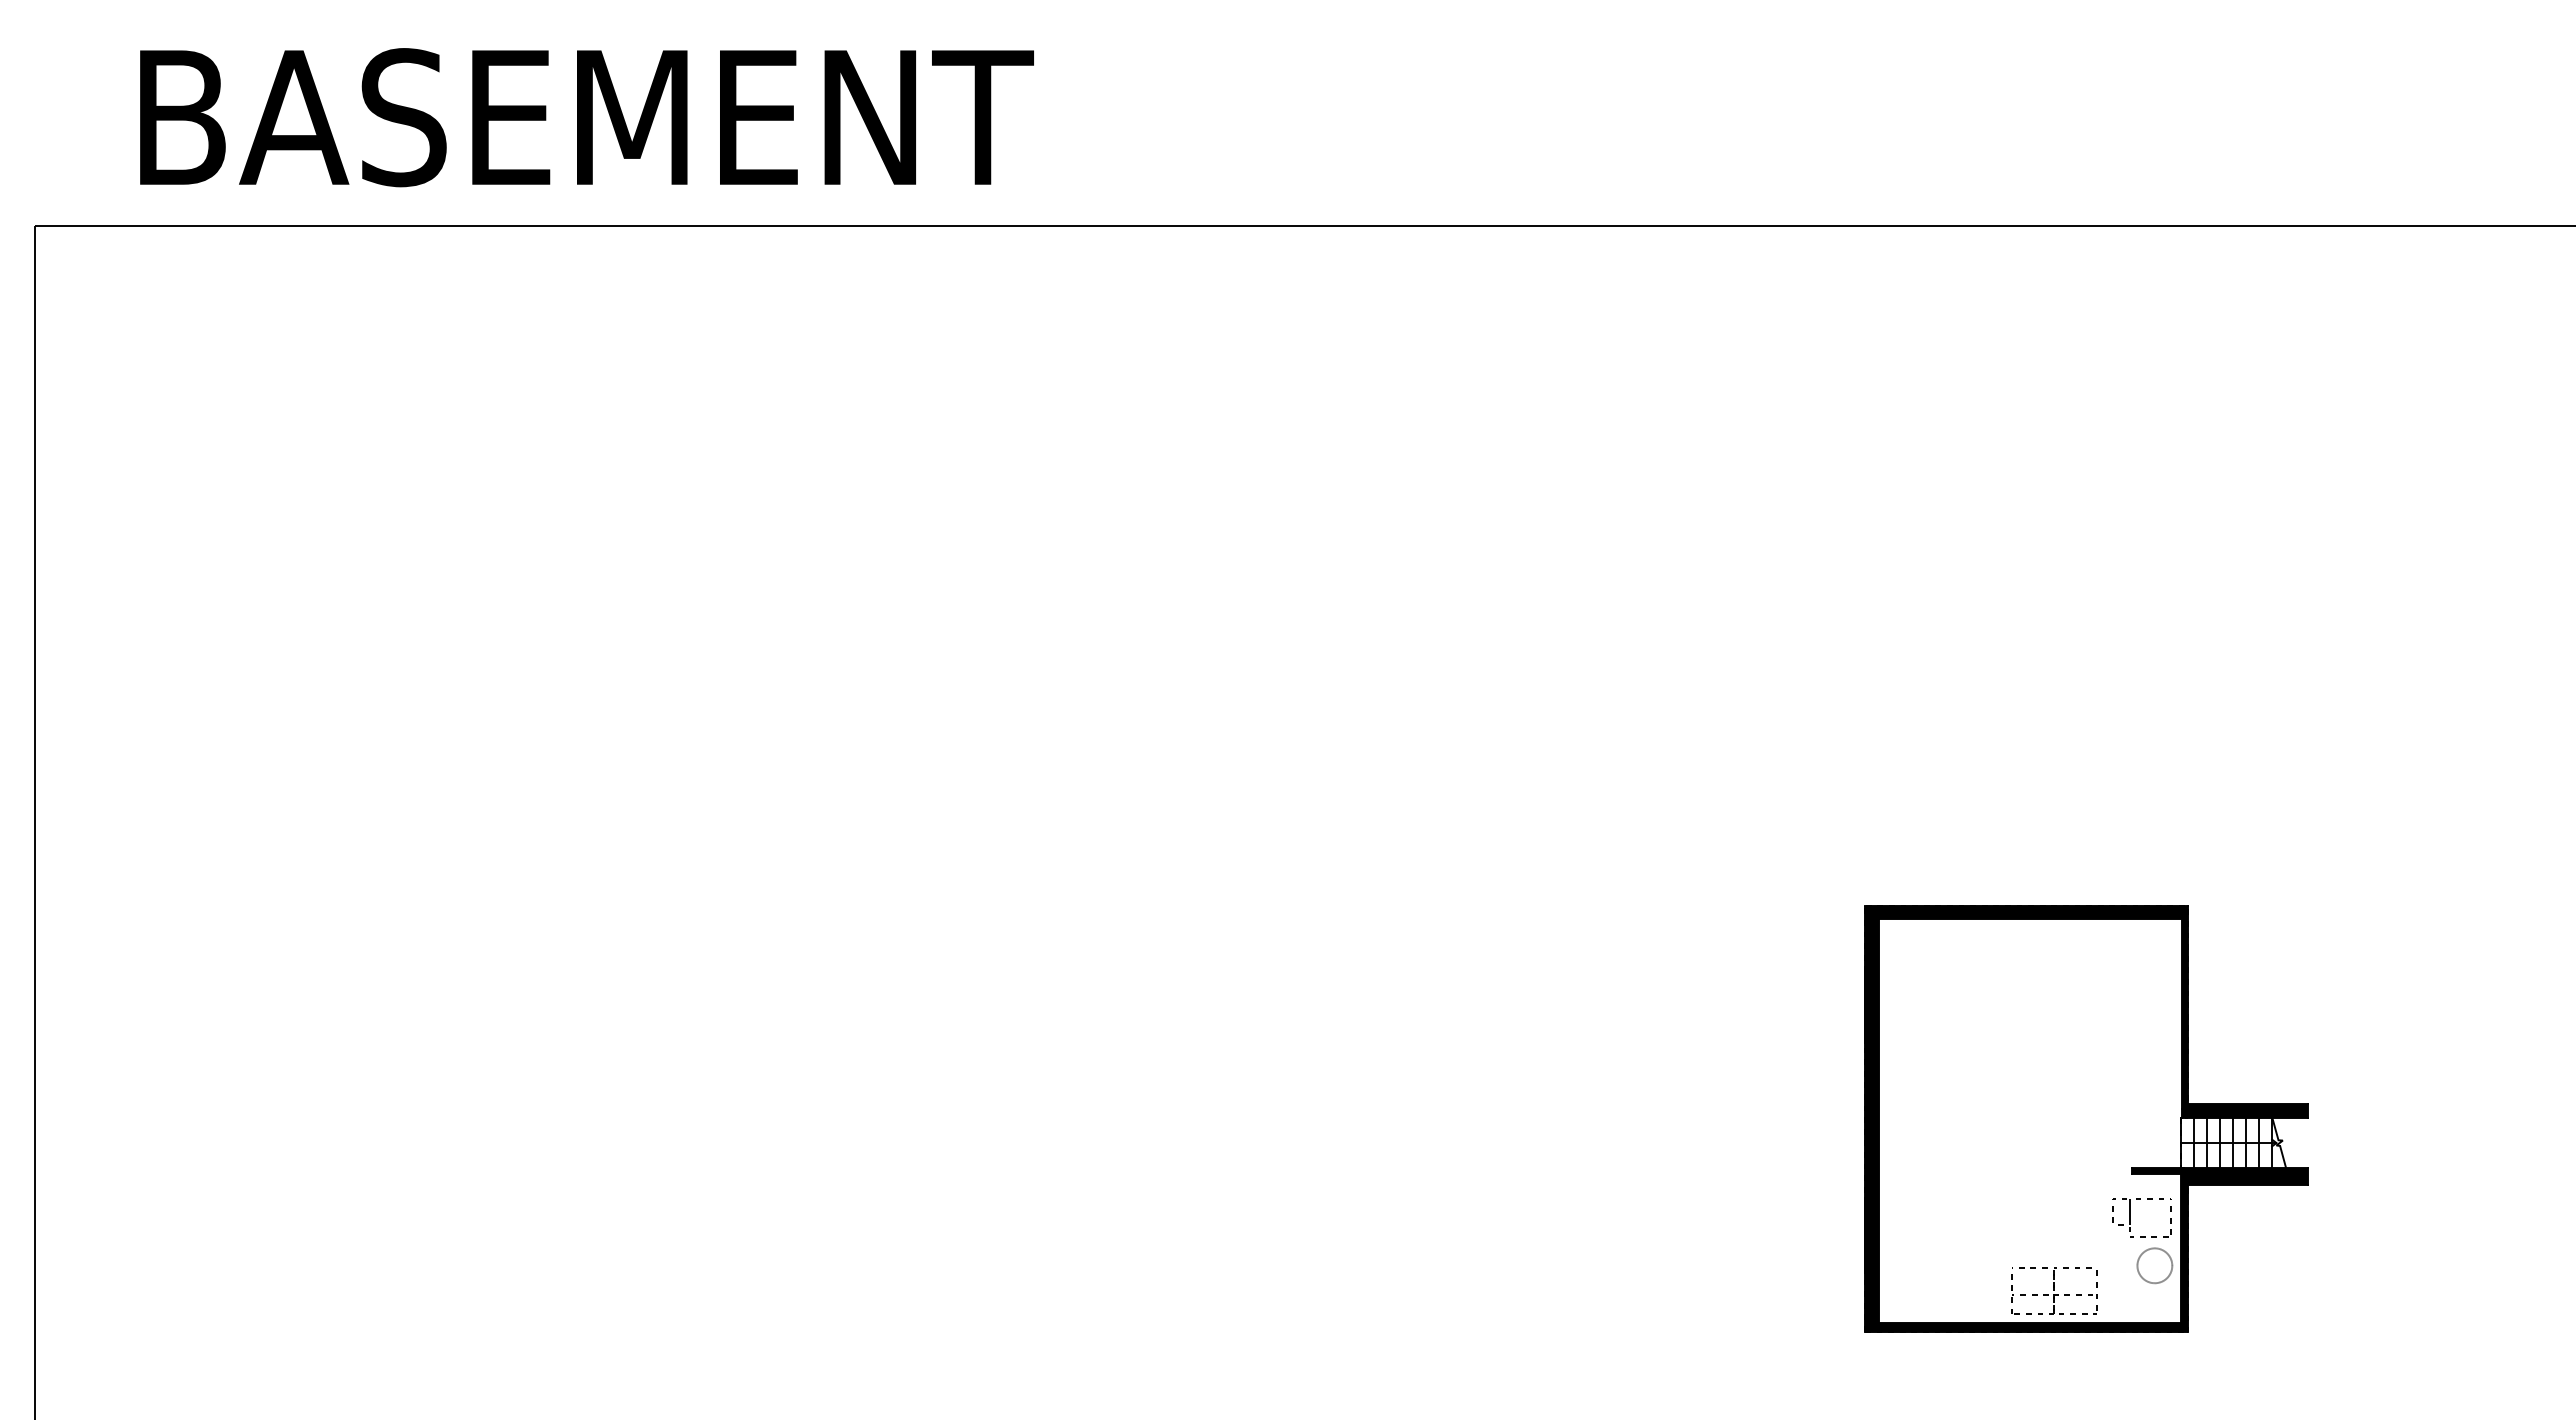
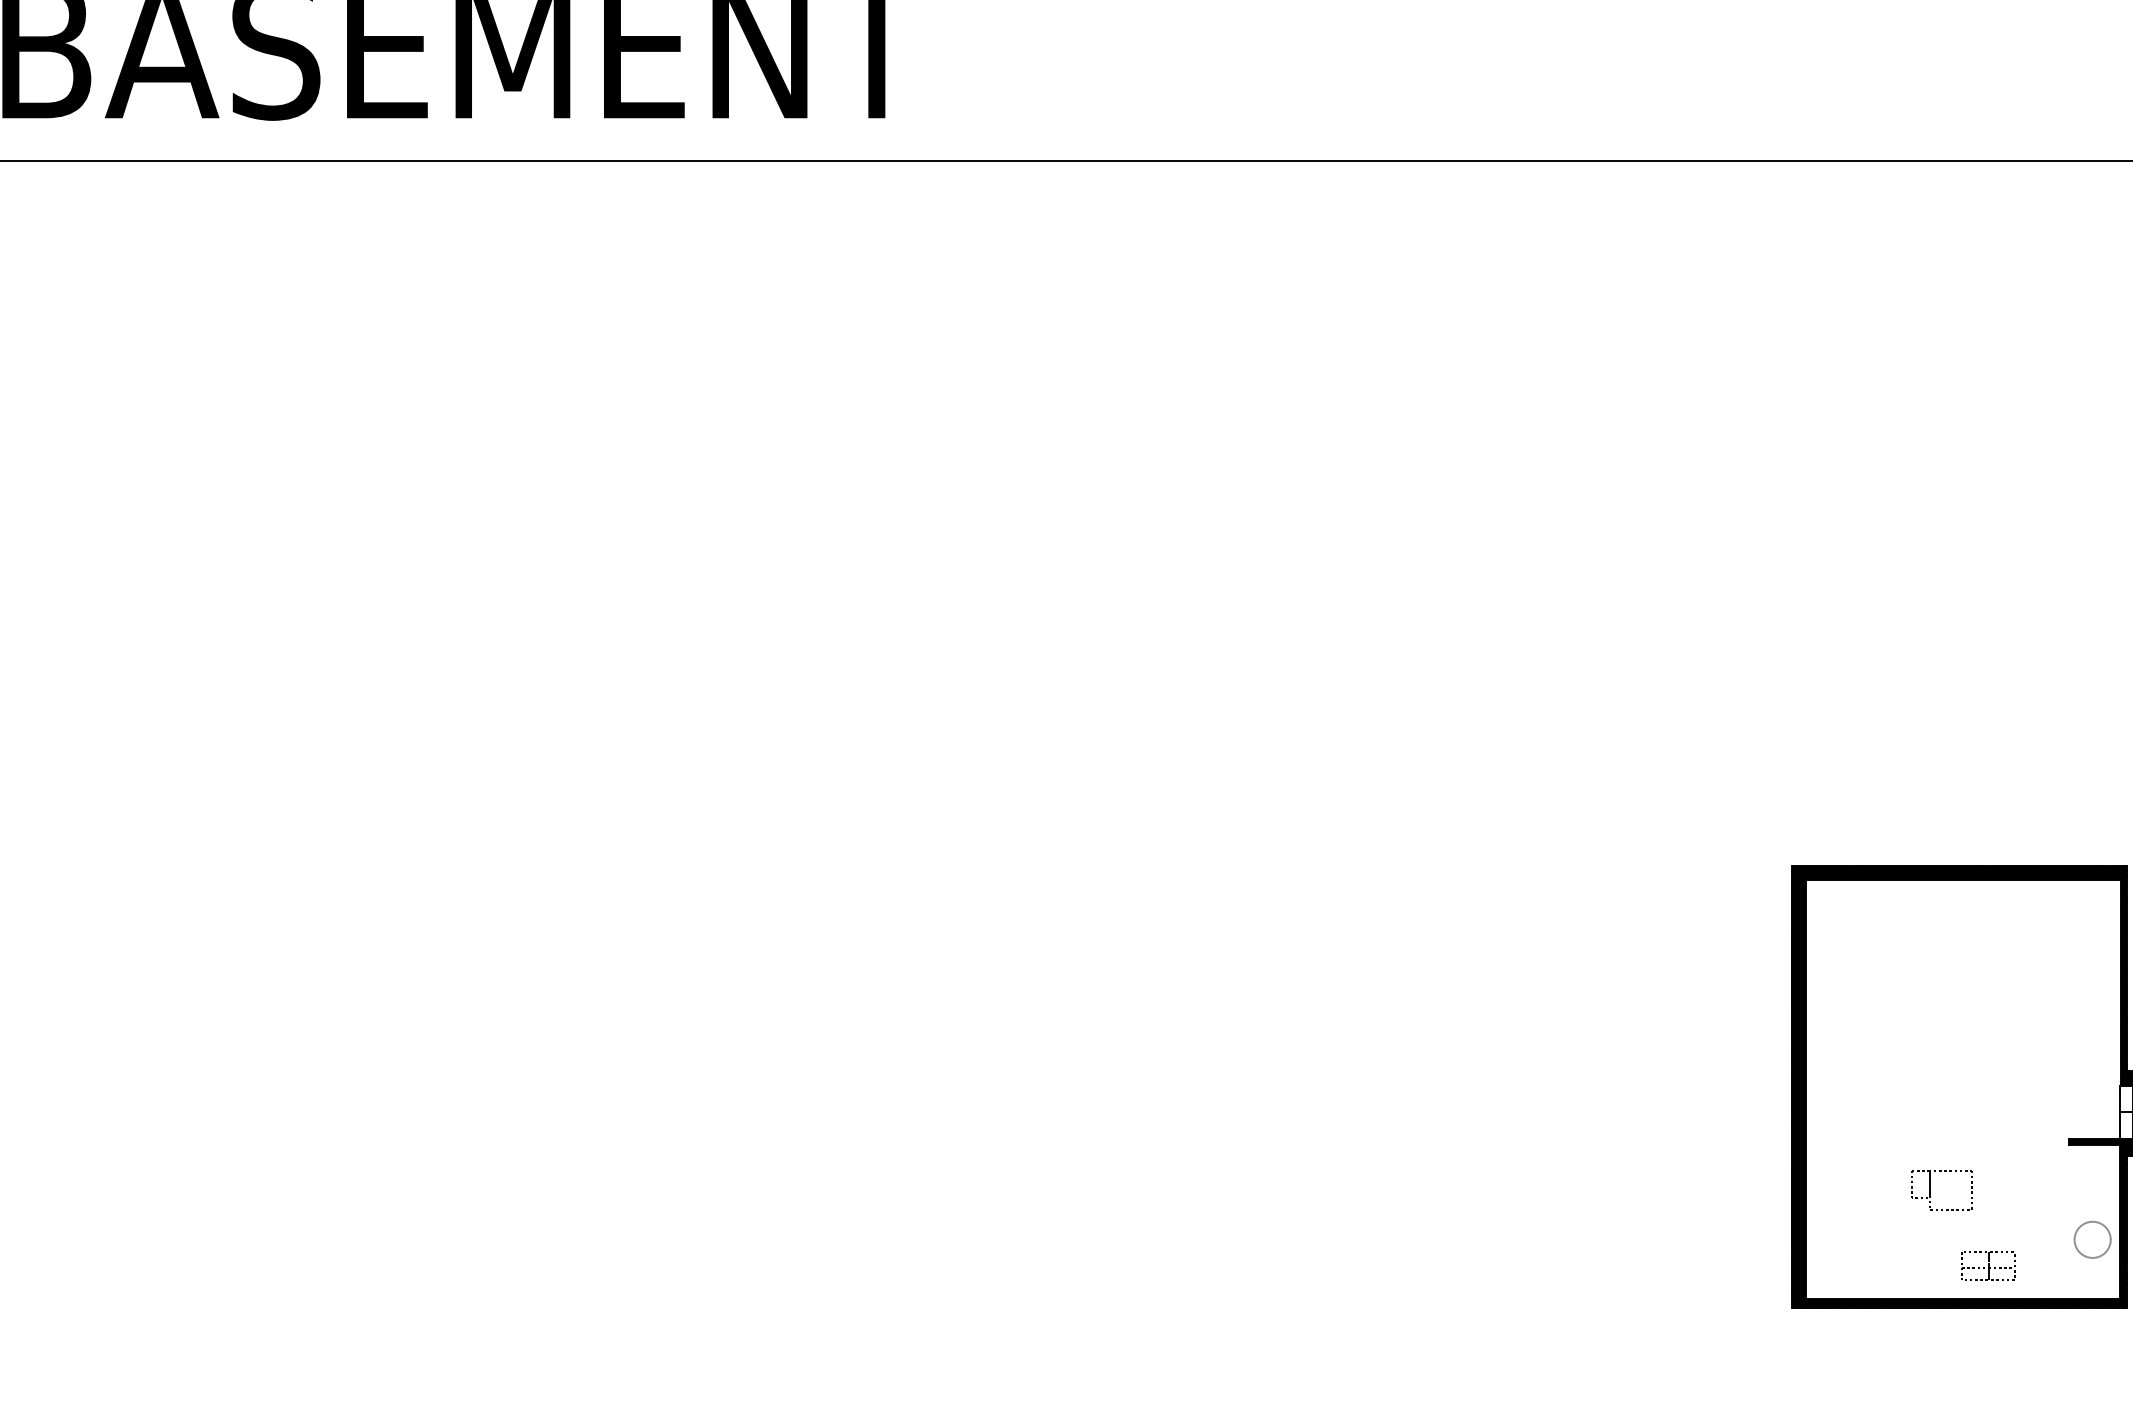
part: (2130, 1217) -> (1930, 1189), moved
part: (2054, 1290) -> (1988, 1265), size x0.6

